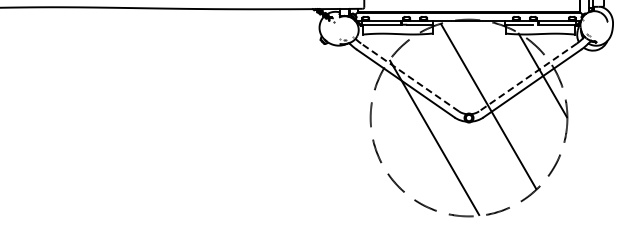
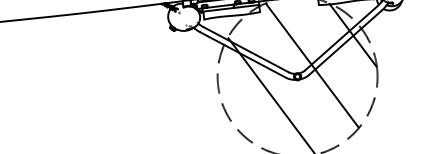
line: (410, 77) -> (246, 49), dashed -> solid
line: (527, 77) -> (340, 38), dashed -> solid

